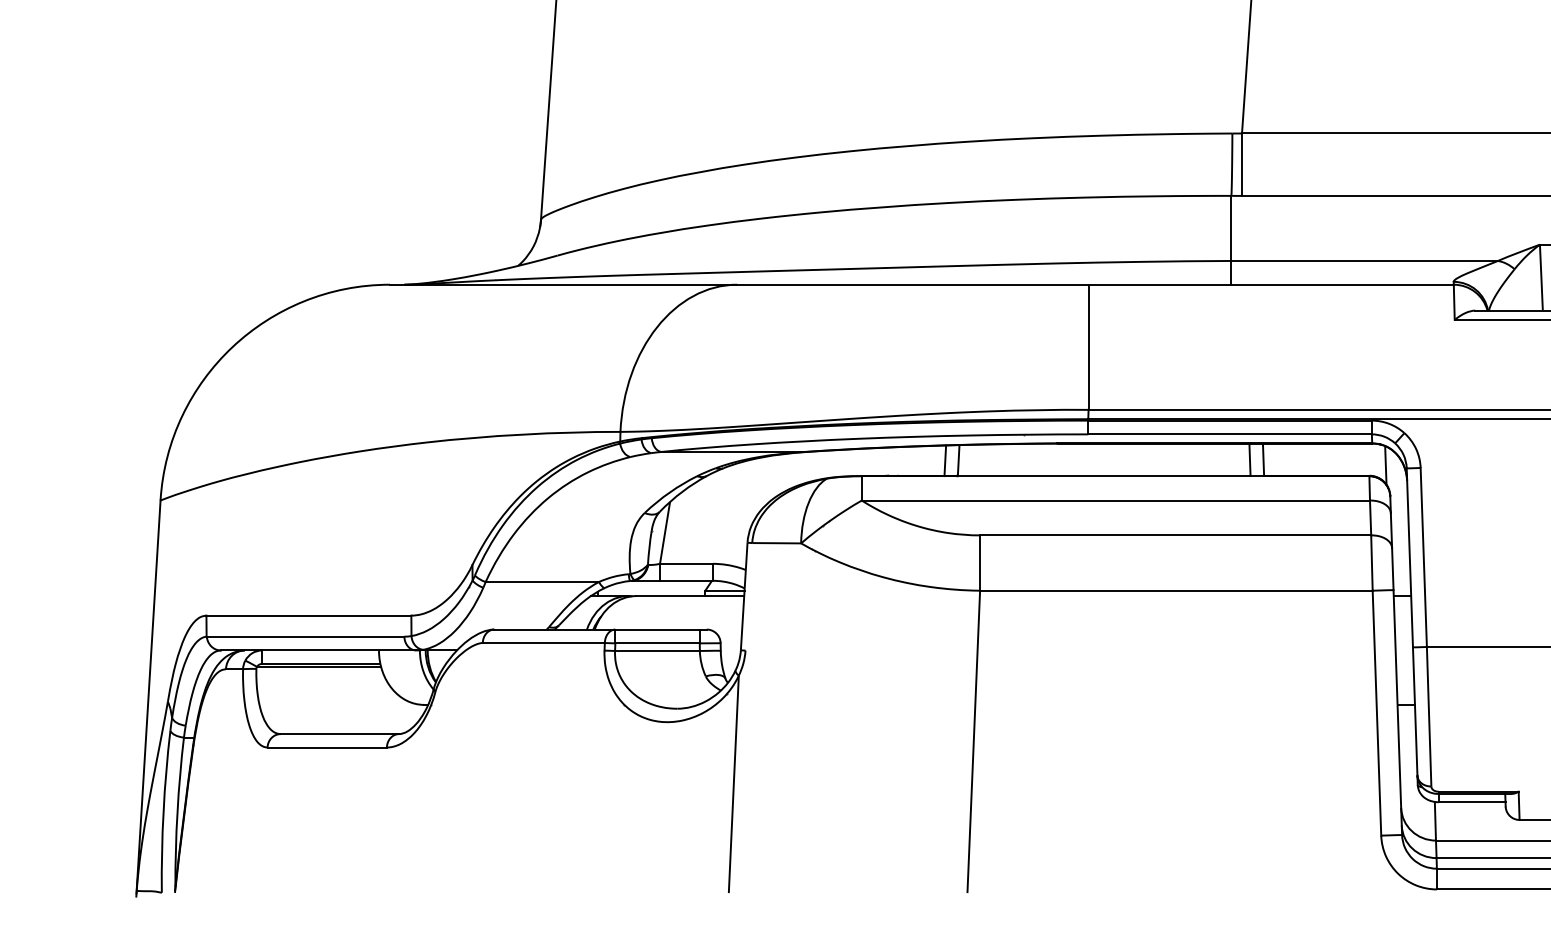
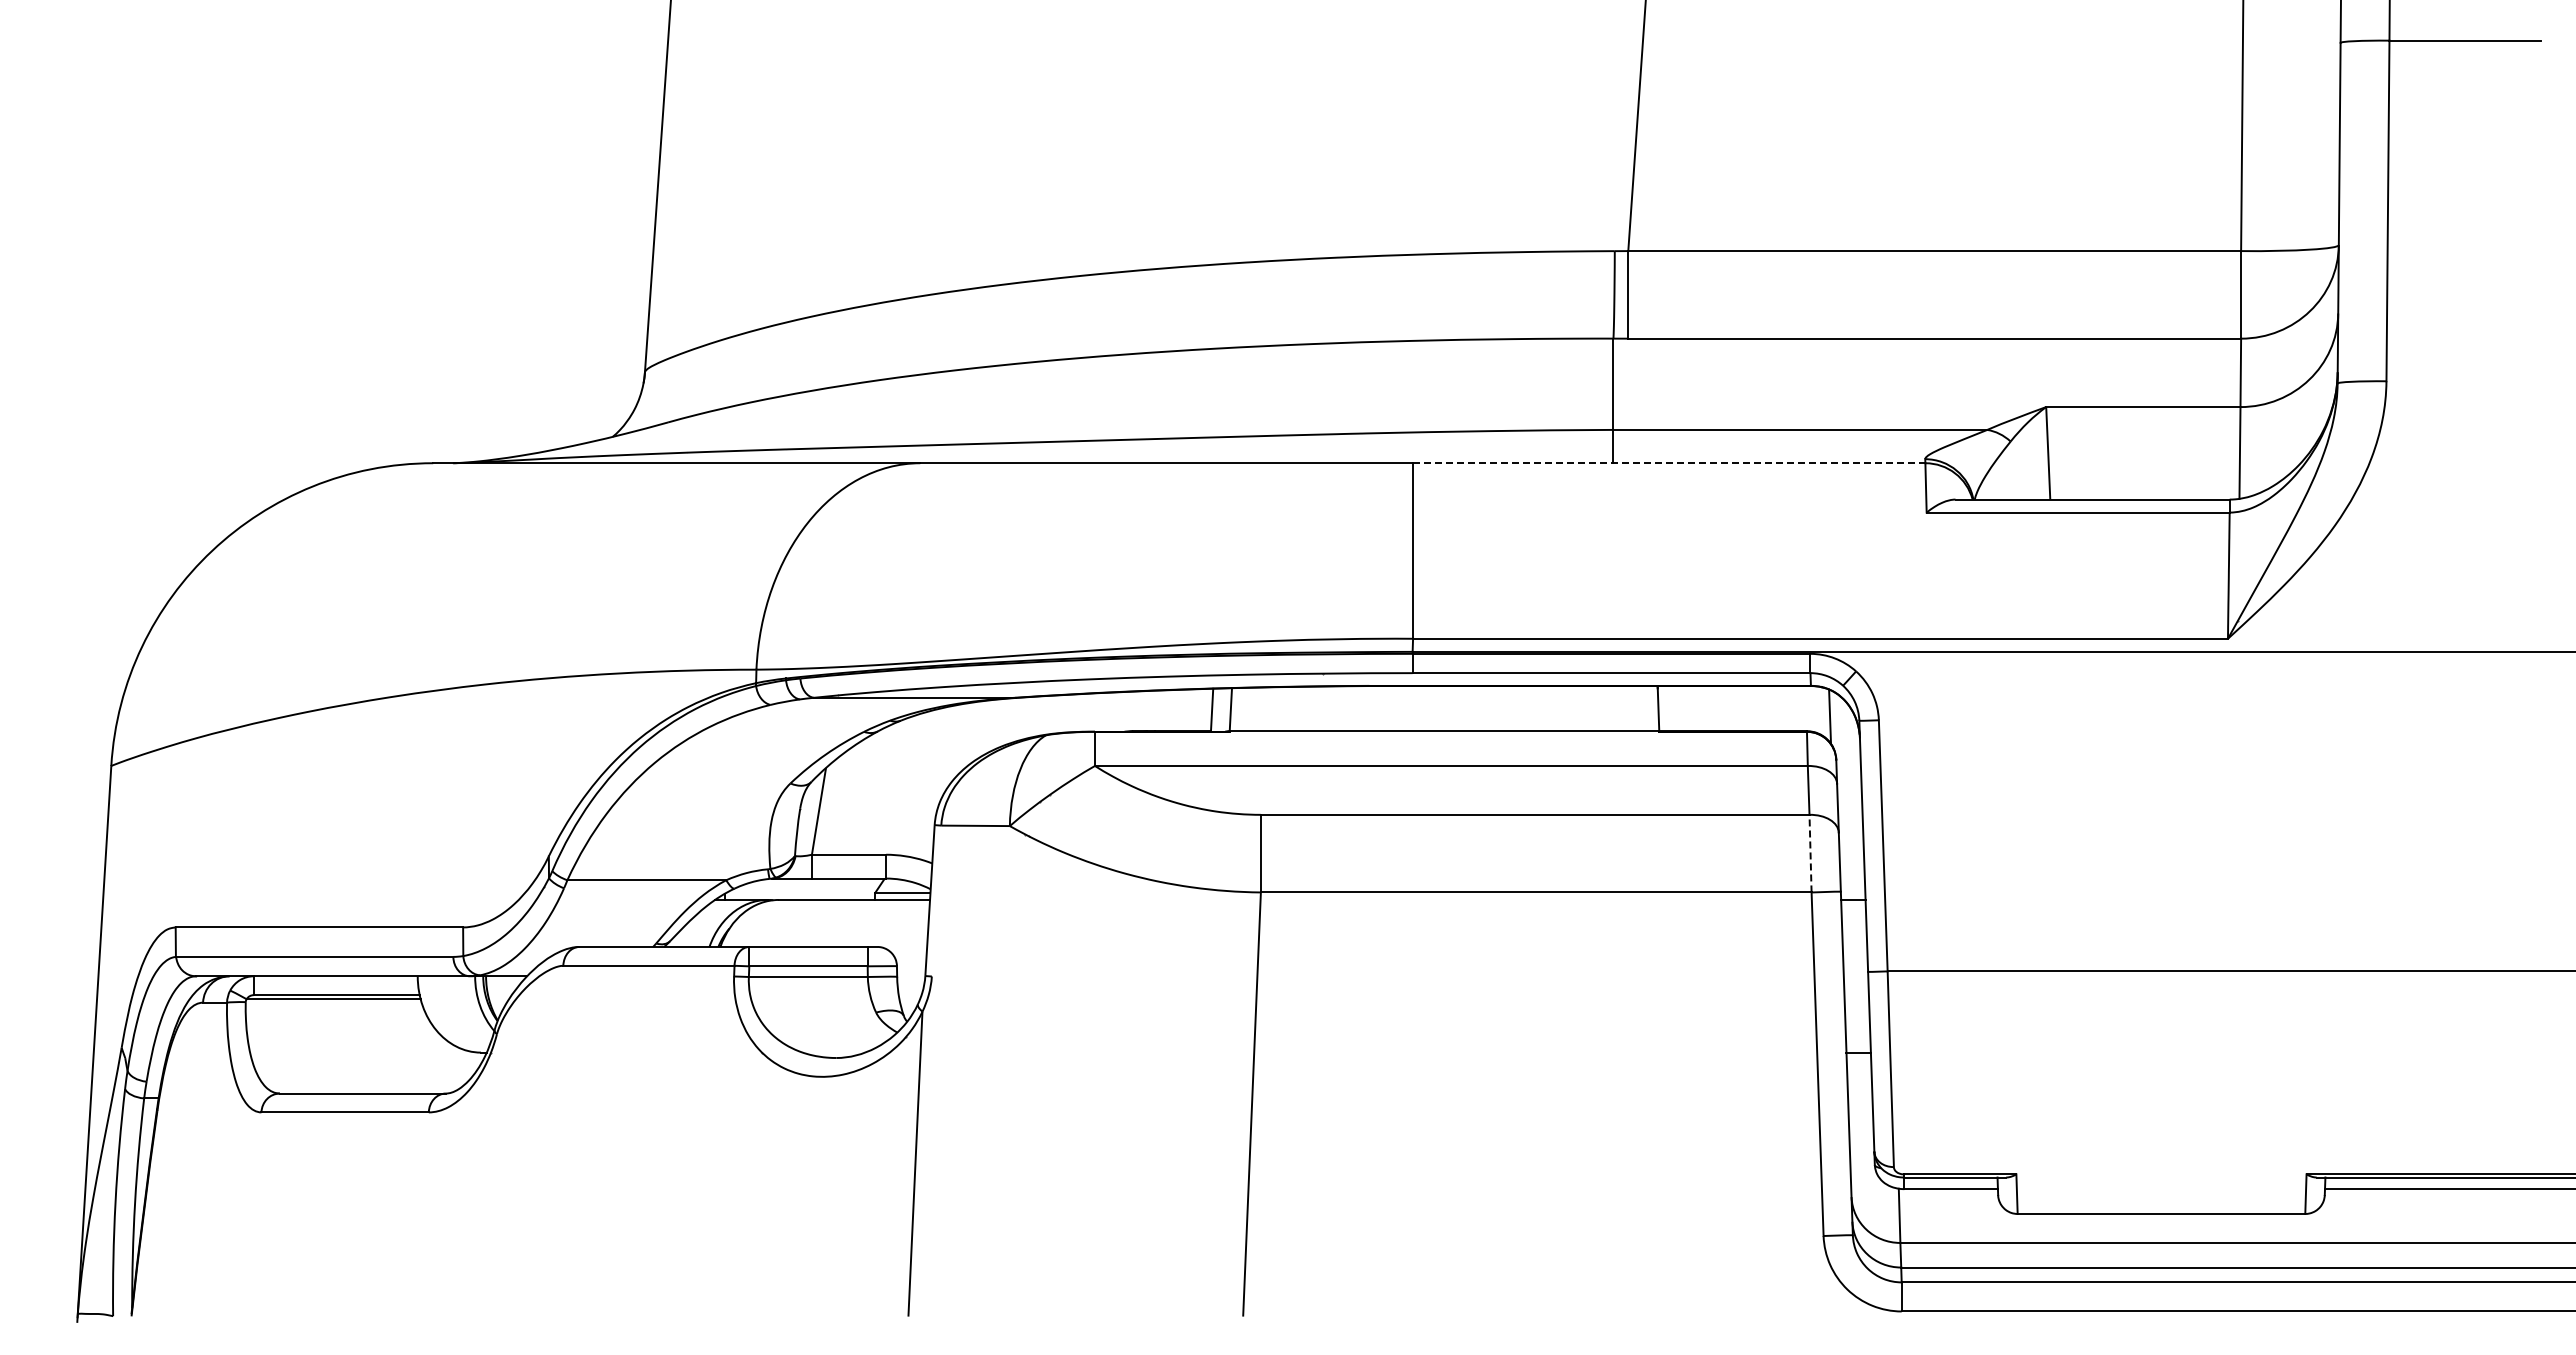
line: (1271, 284) -> (1669, 463), solid -> dashed
line: (1249, 459) -> (1639, 708), removed
line: (1371, 562) -> (1810, 853), solid -> dashed

